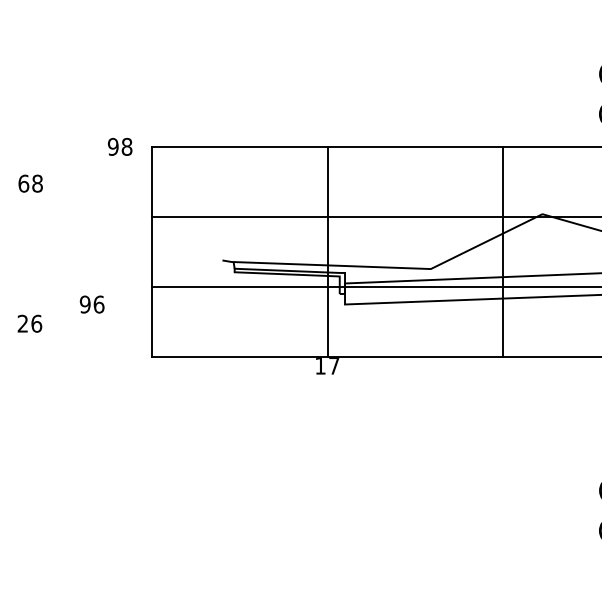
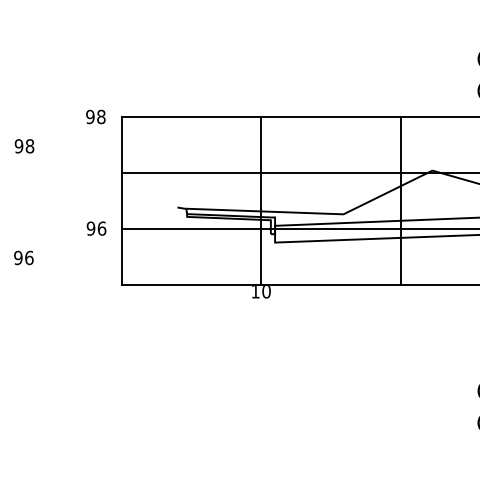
text: (23, 183) -> (18, 146), 68 -> 98
text: (92, 304) -> (96, 228), moved
text: (23, 324) -> (18, 258), 26 -> 96
text: (334, 367) -> (266, 292), 17 -> 10

